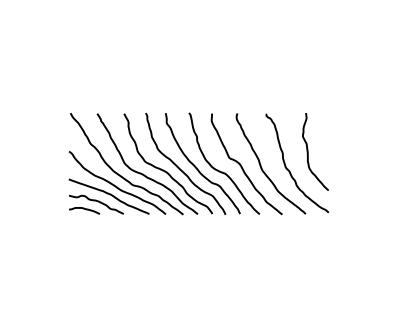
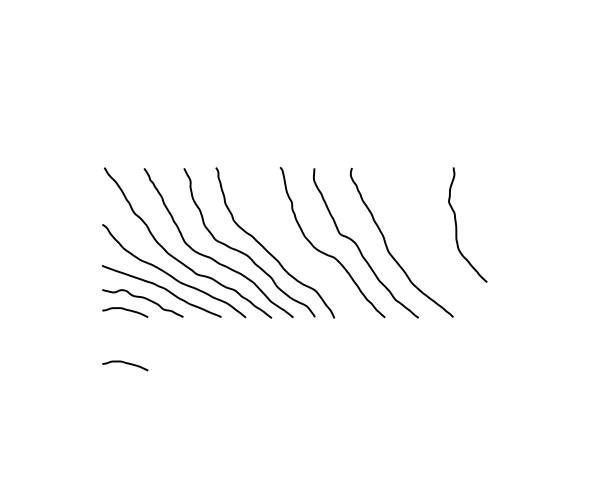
curve: (197, 167) -> (292, 248), removed
curve: (289, 170) -> (429, 252), removed
curve: (84, 245) -> (125, 363), added

